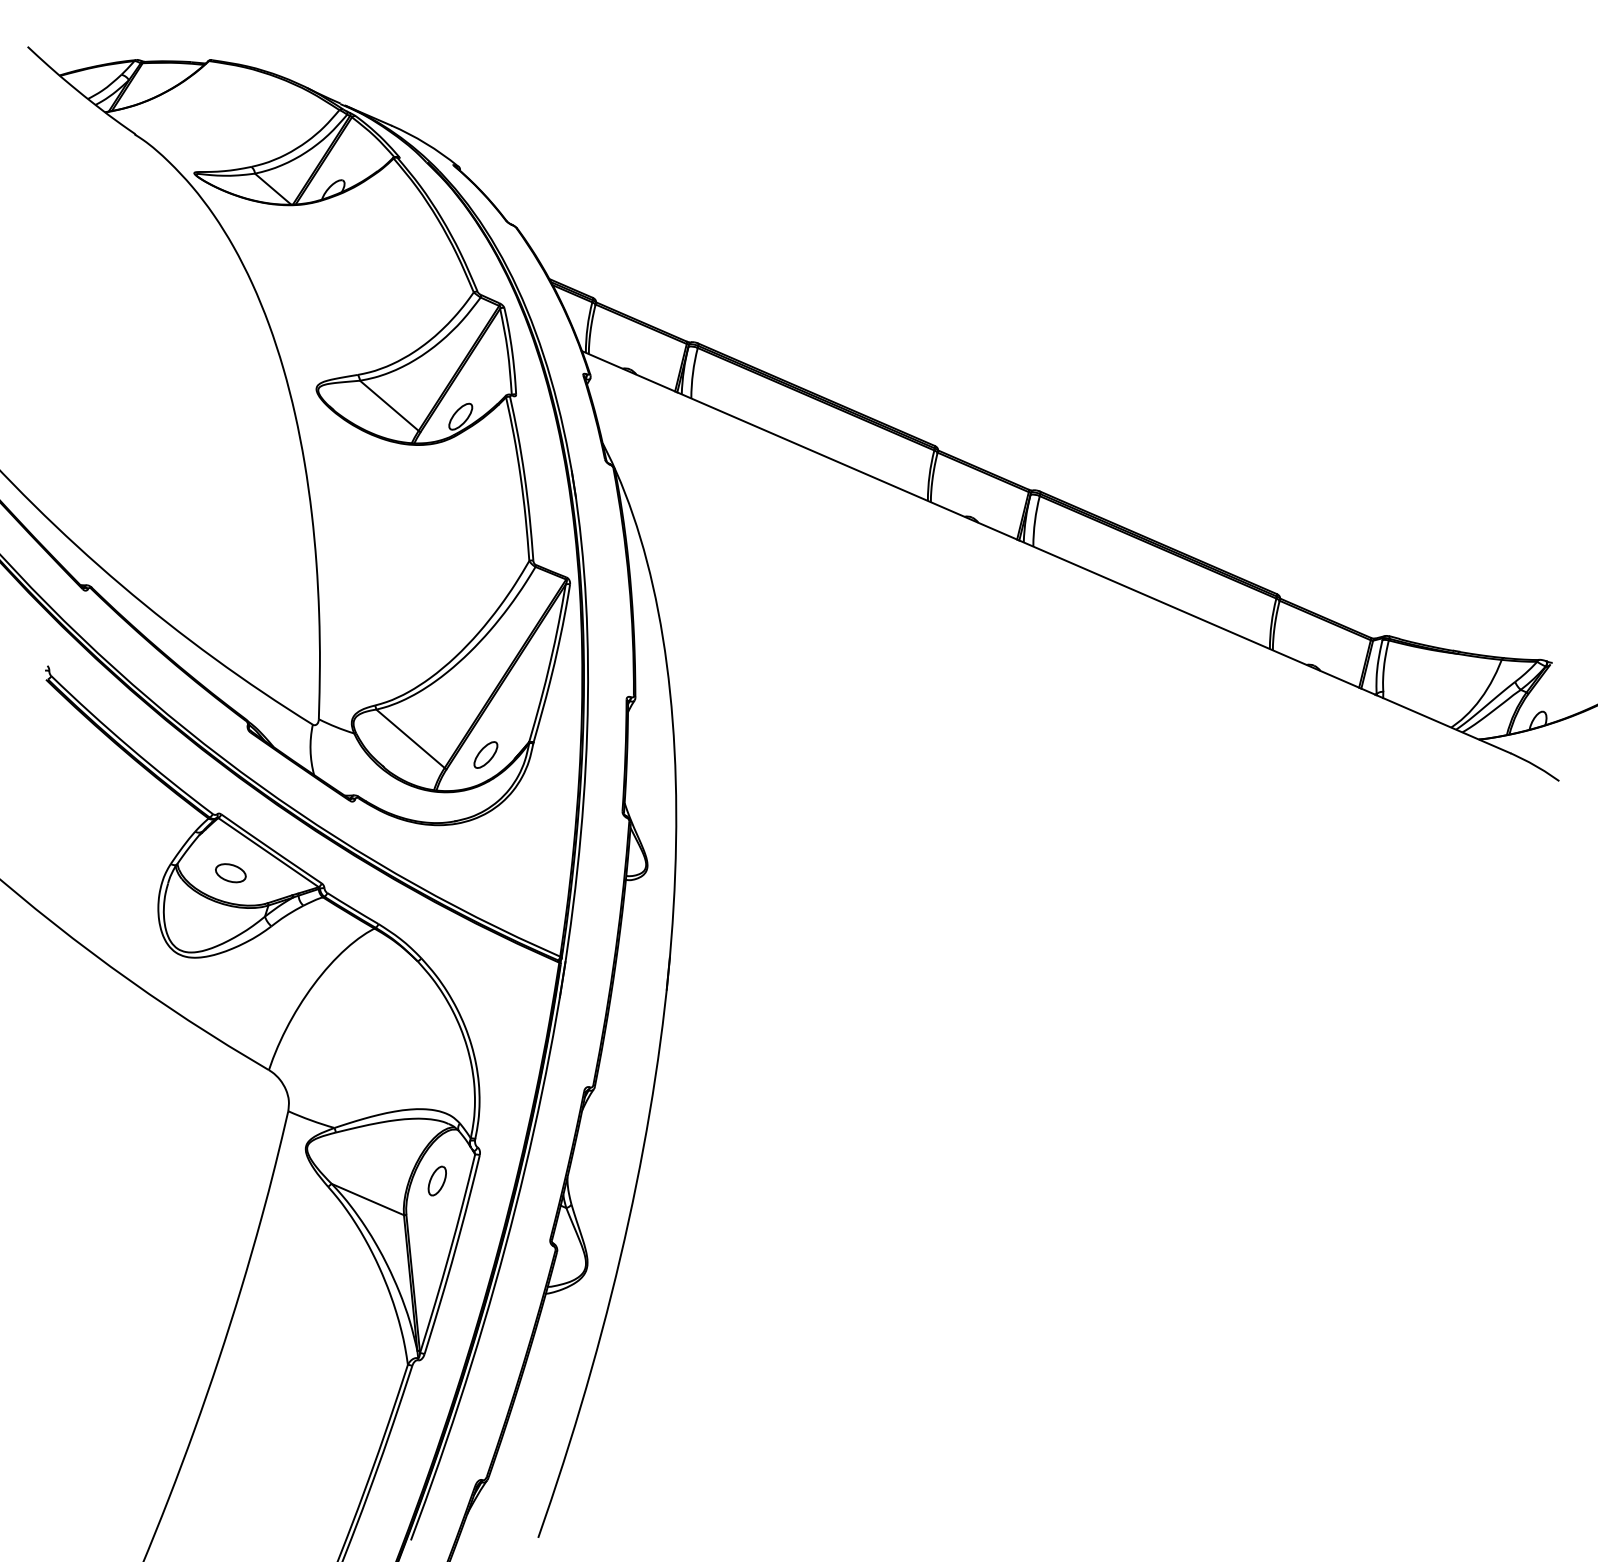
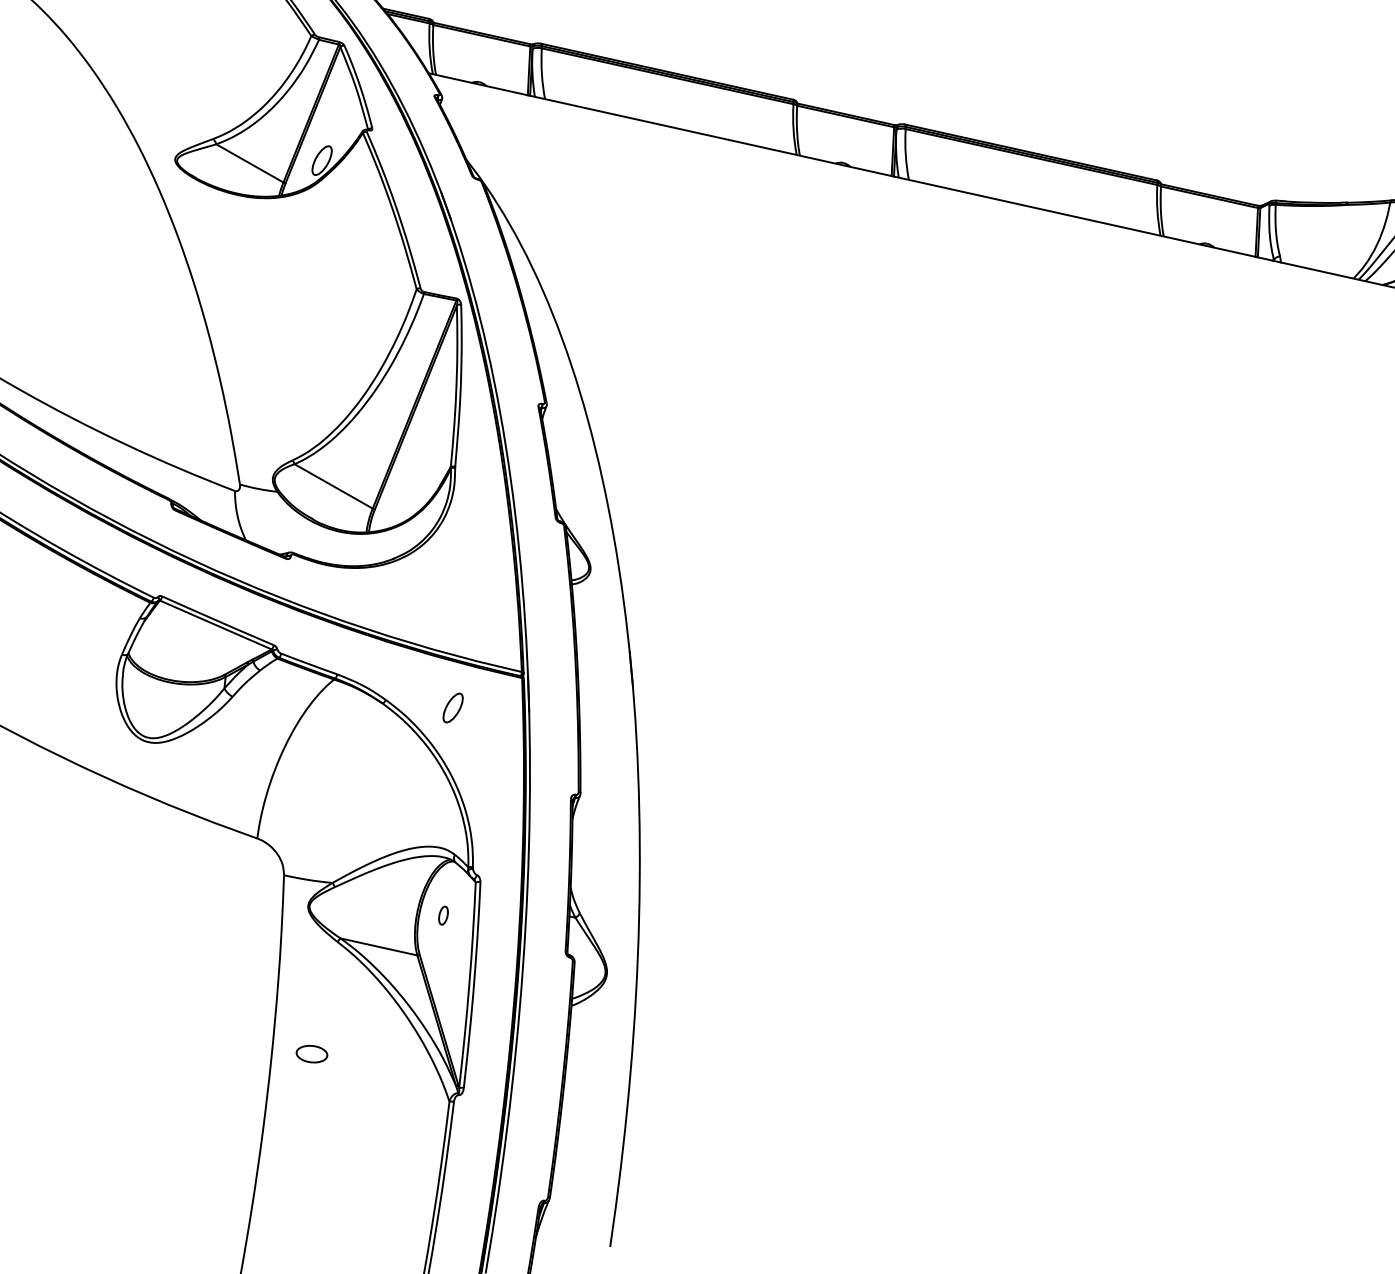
part: (485, 754) -> (452, 707), moved
part: (230, 873) -> (311, 1054), moved
part: (436, 1180) -> (442, 915), size x0.6

